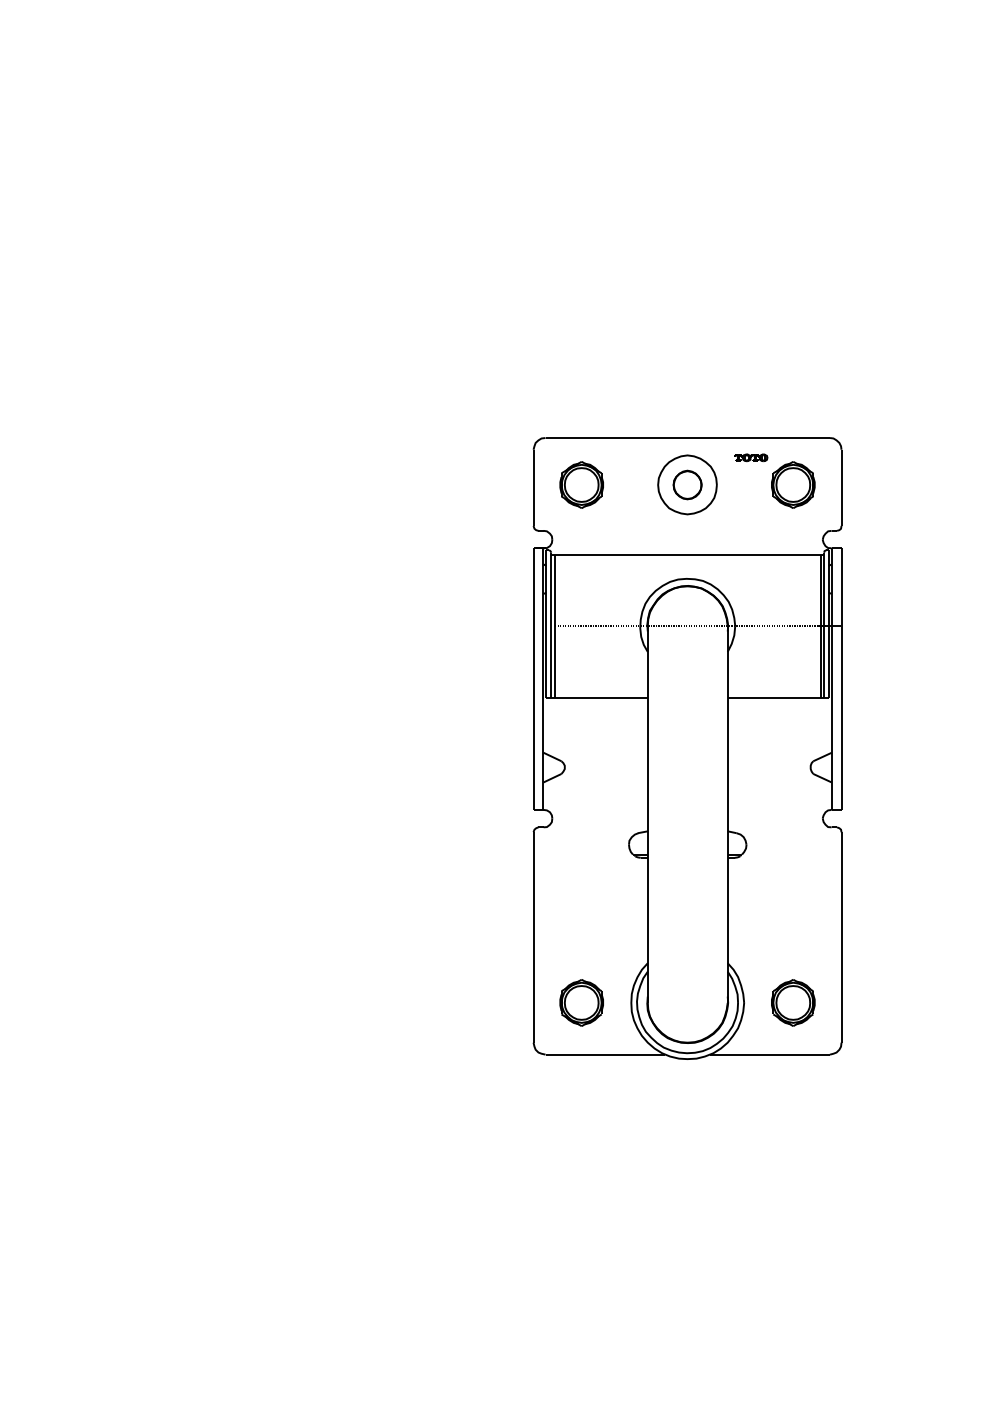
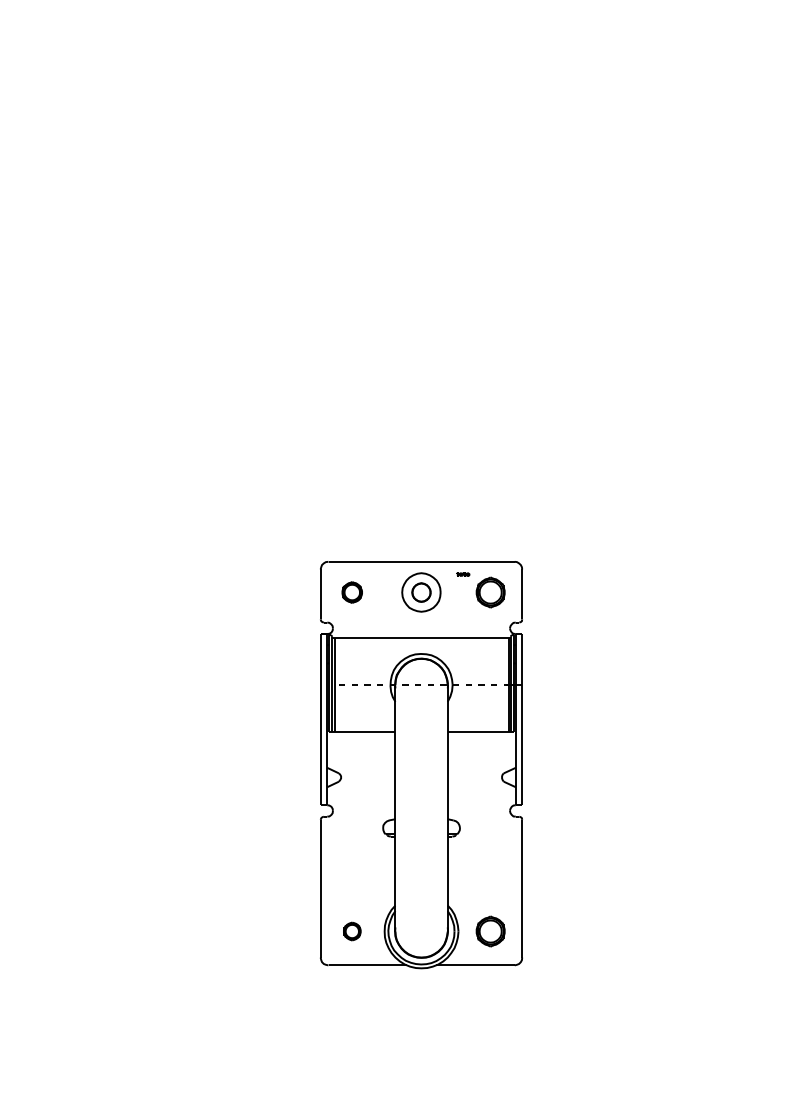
part: (750, 457) -> (462, 574), size x0.6
part: (582, 484) -> (352, 592), size x0.7
part: (582, 1002) -> (352, 931), size x0.6

